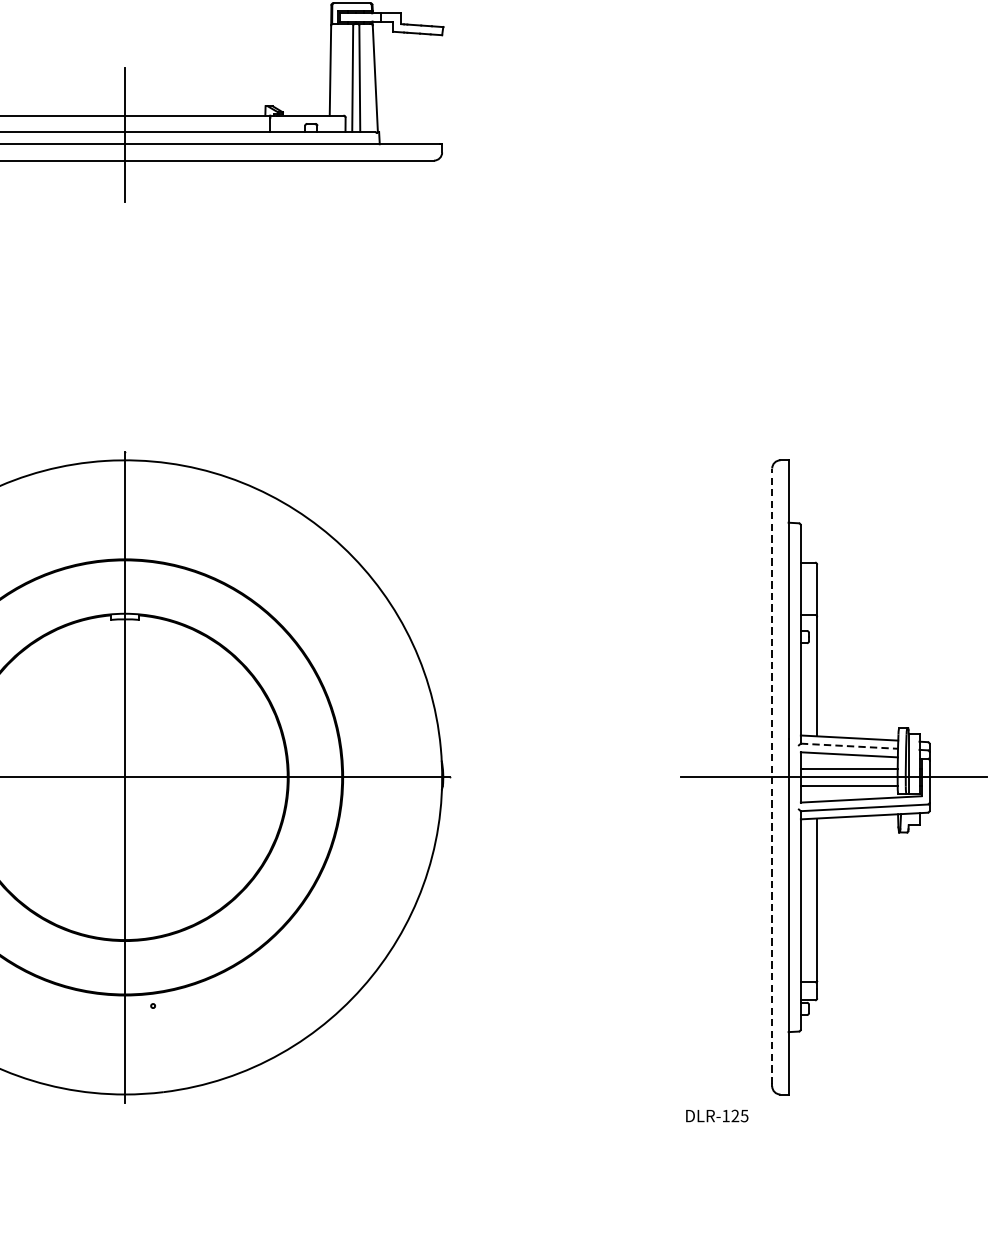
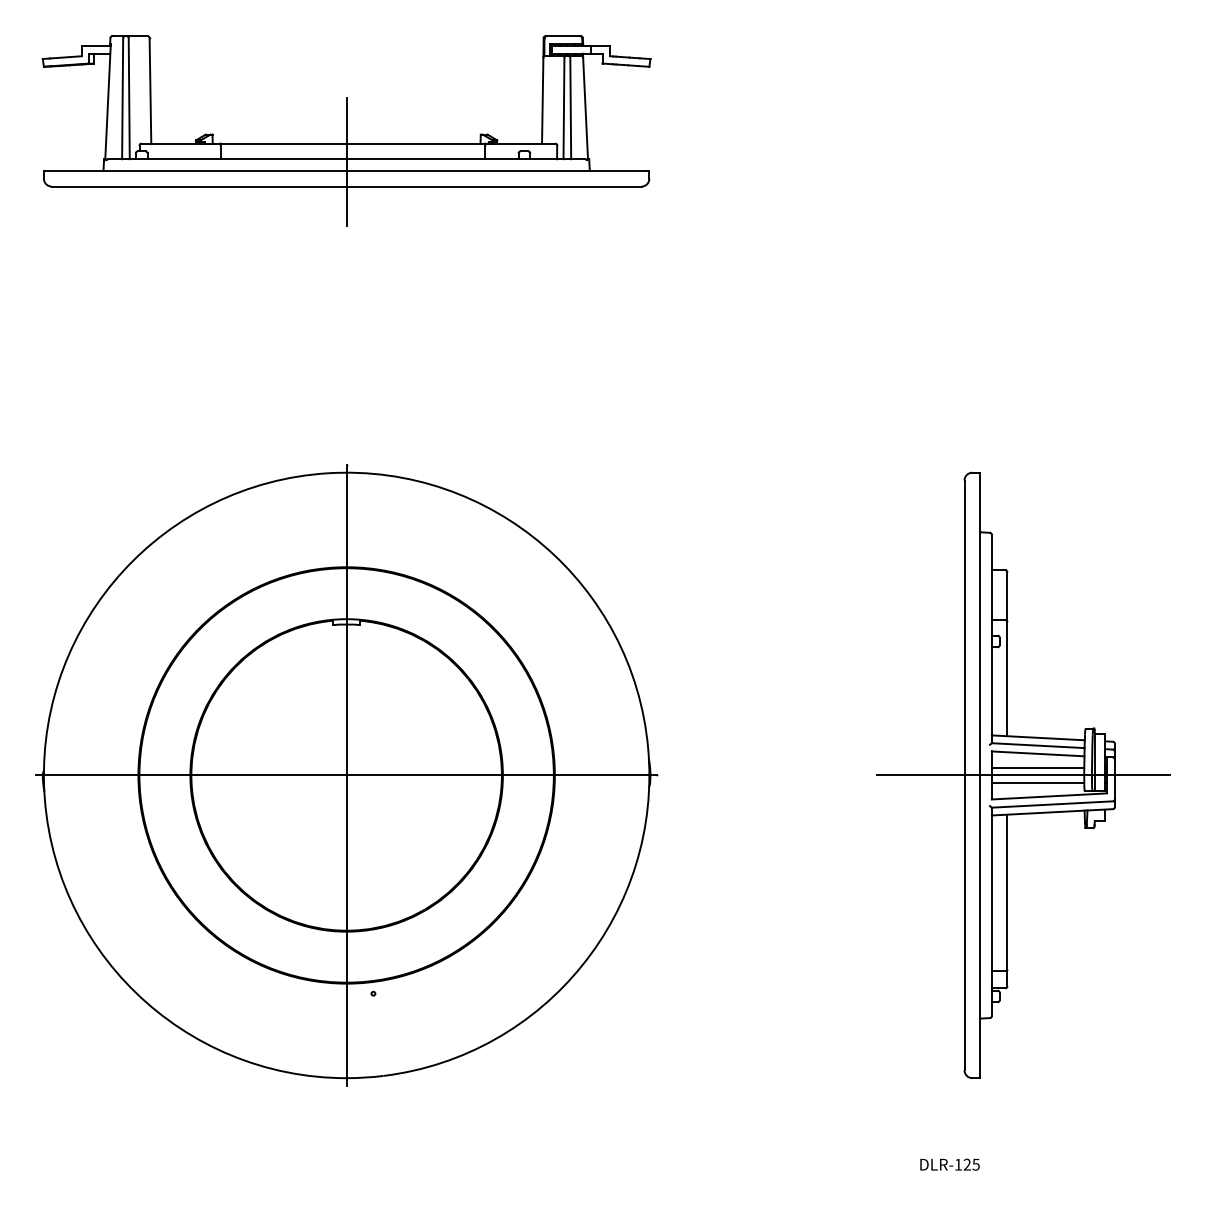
line: (849, 746) -> (1038, 745), dashed -> solid
line: (772, 776) -> (964, 774), dashed -> solid
text: (716, 1115) -> (949, 1164), moved

